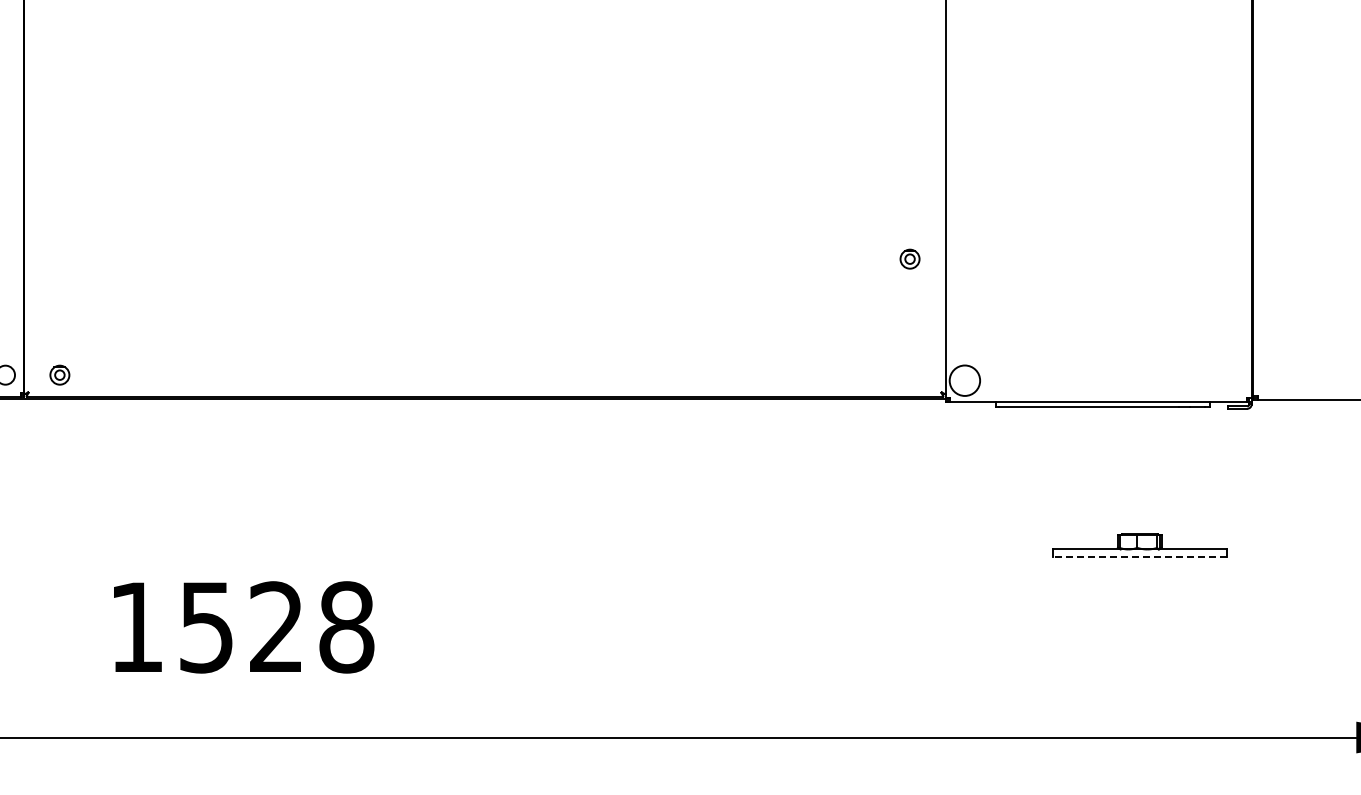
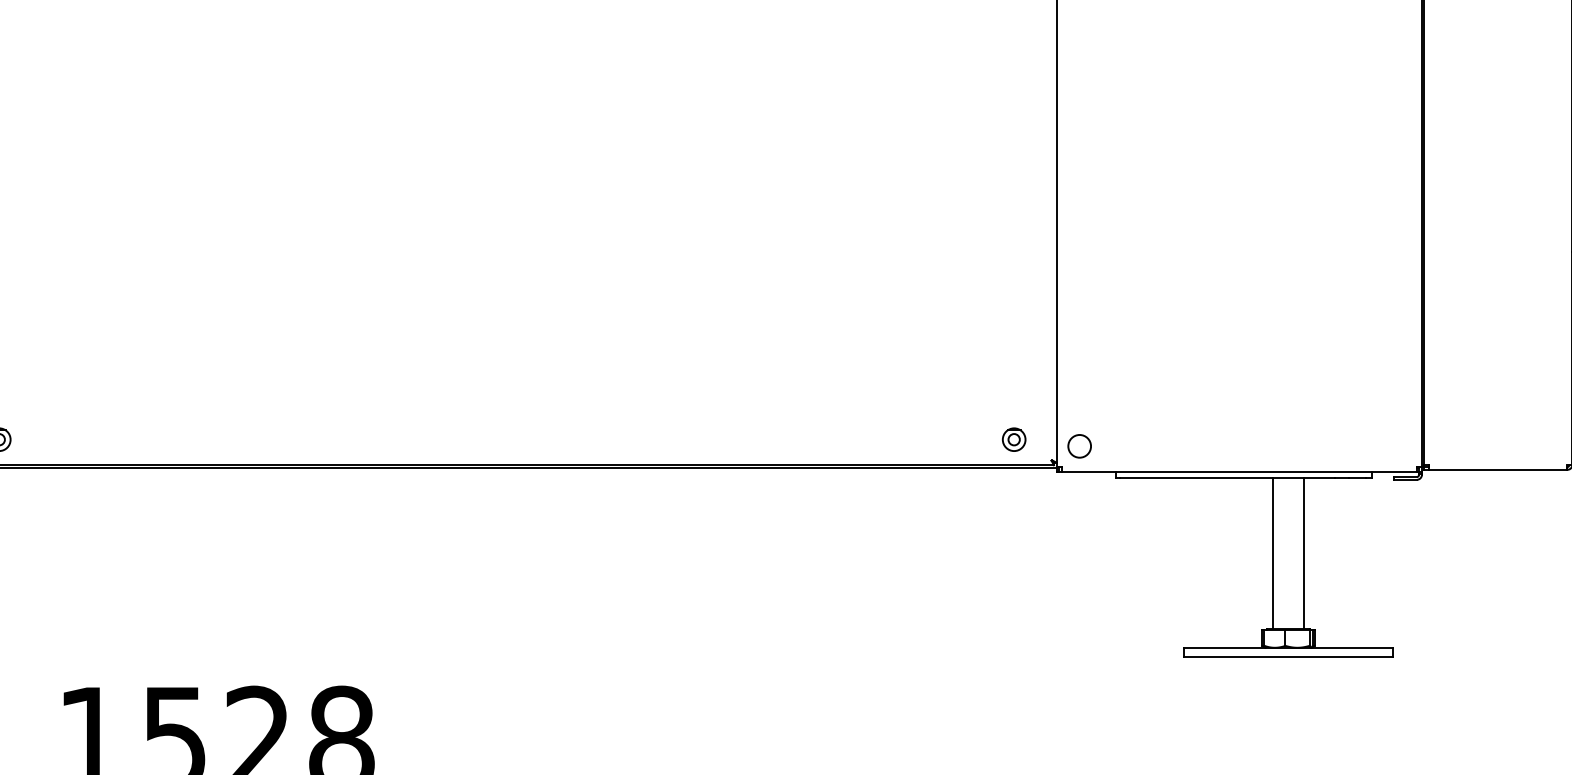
part: (909, 258) -> (1013, 438), moved
circle: (964, 380) -> (1079, 446), size x0.62
line: (1127, 469) -> (1273, 552), added
line: (1152, 469) -> (1303, 552), added
line: (1139, 557) -> (1288, 657), dashed -> solid

